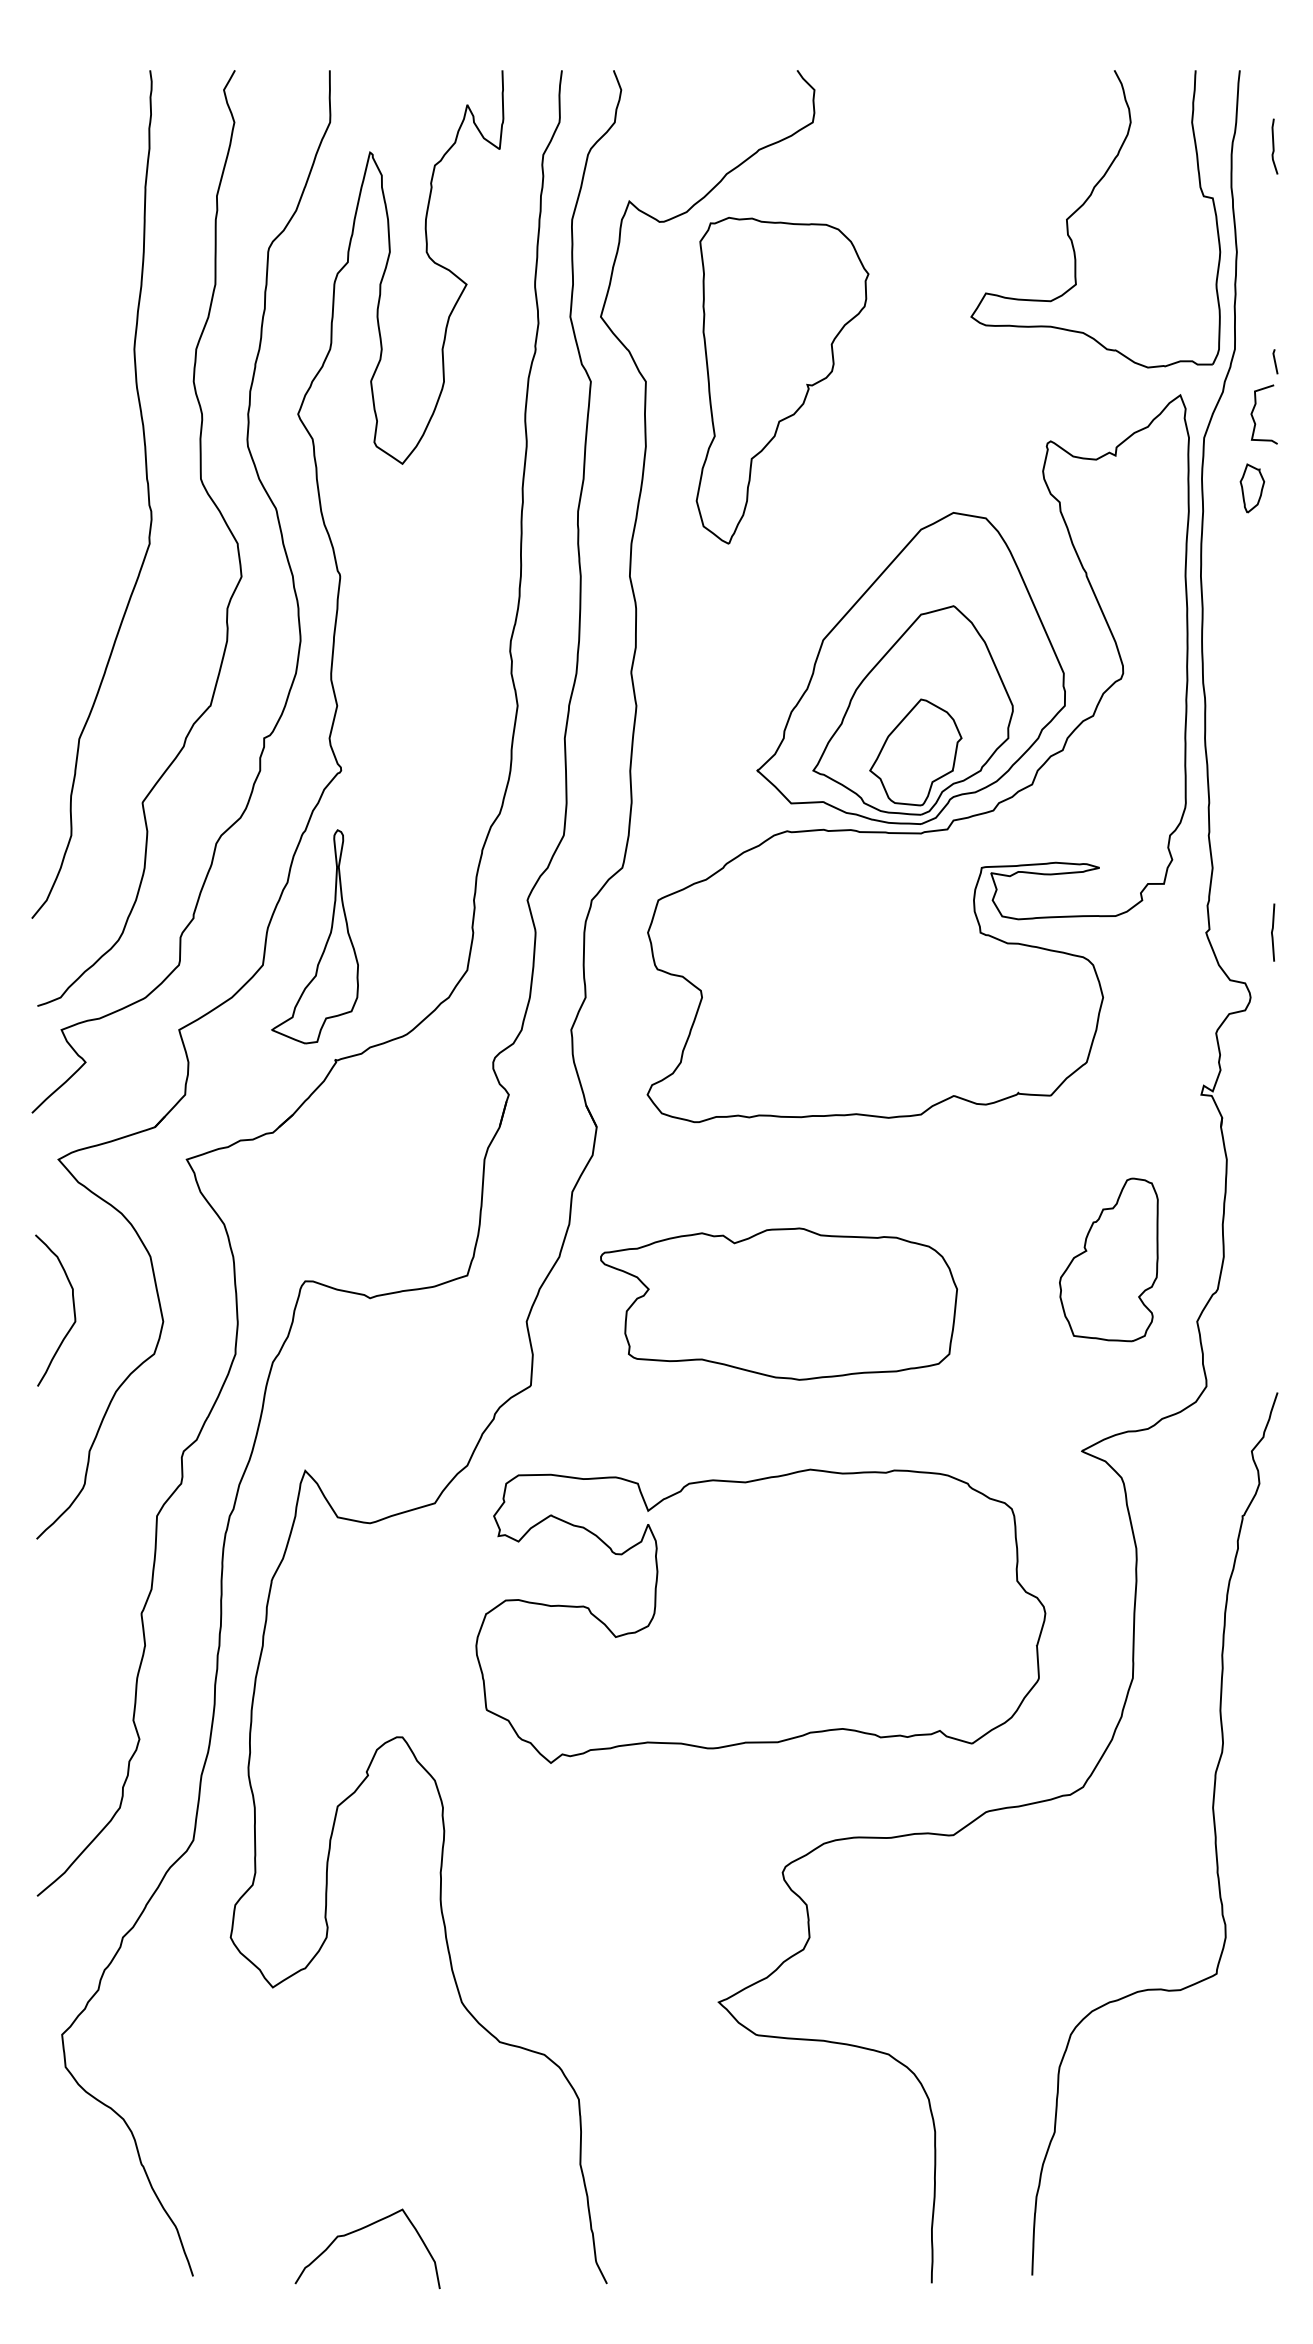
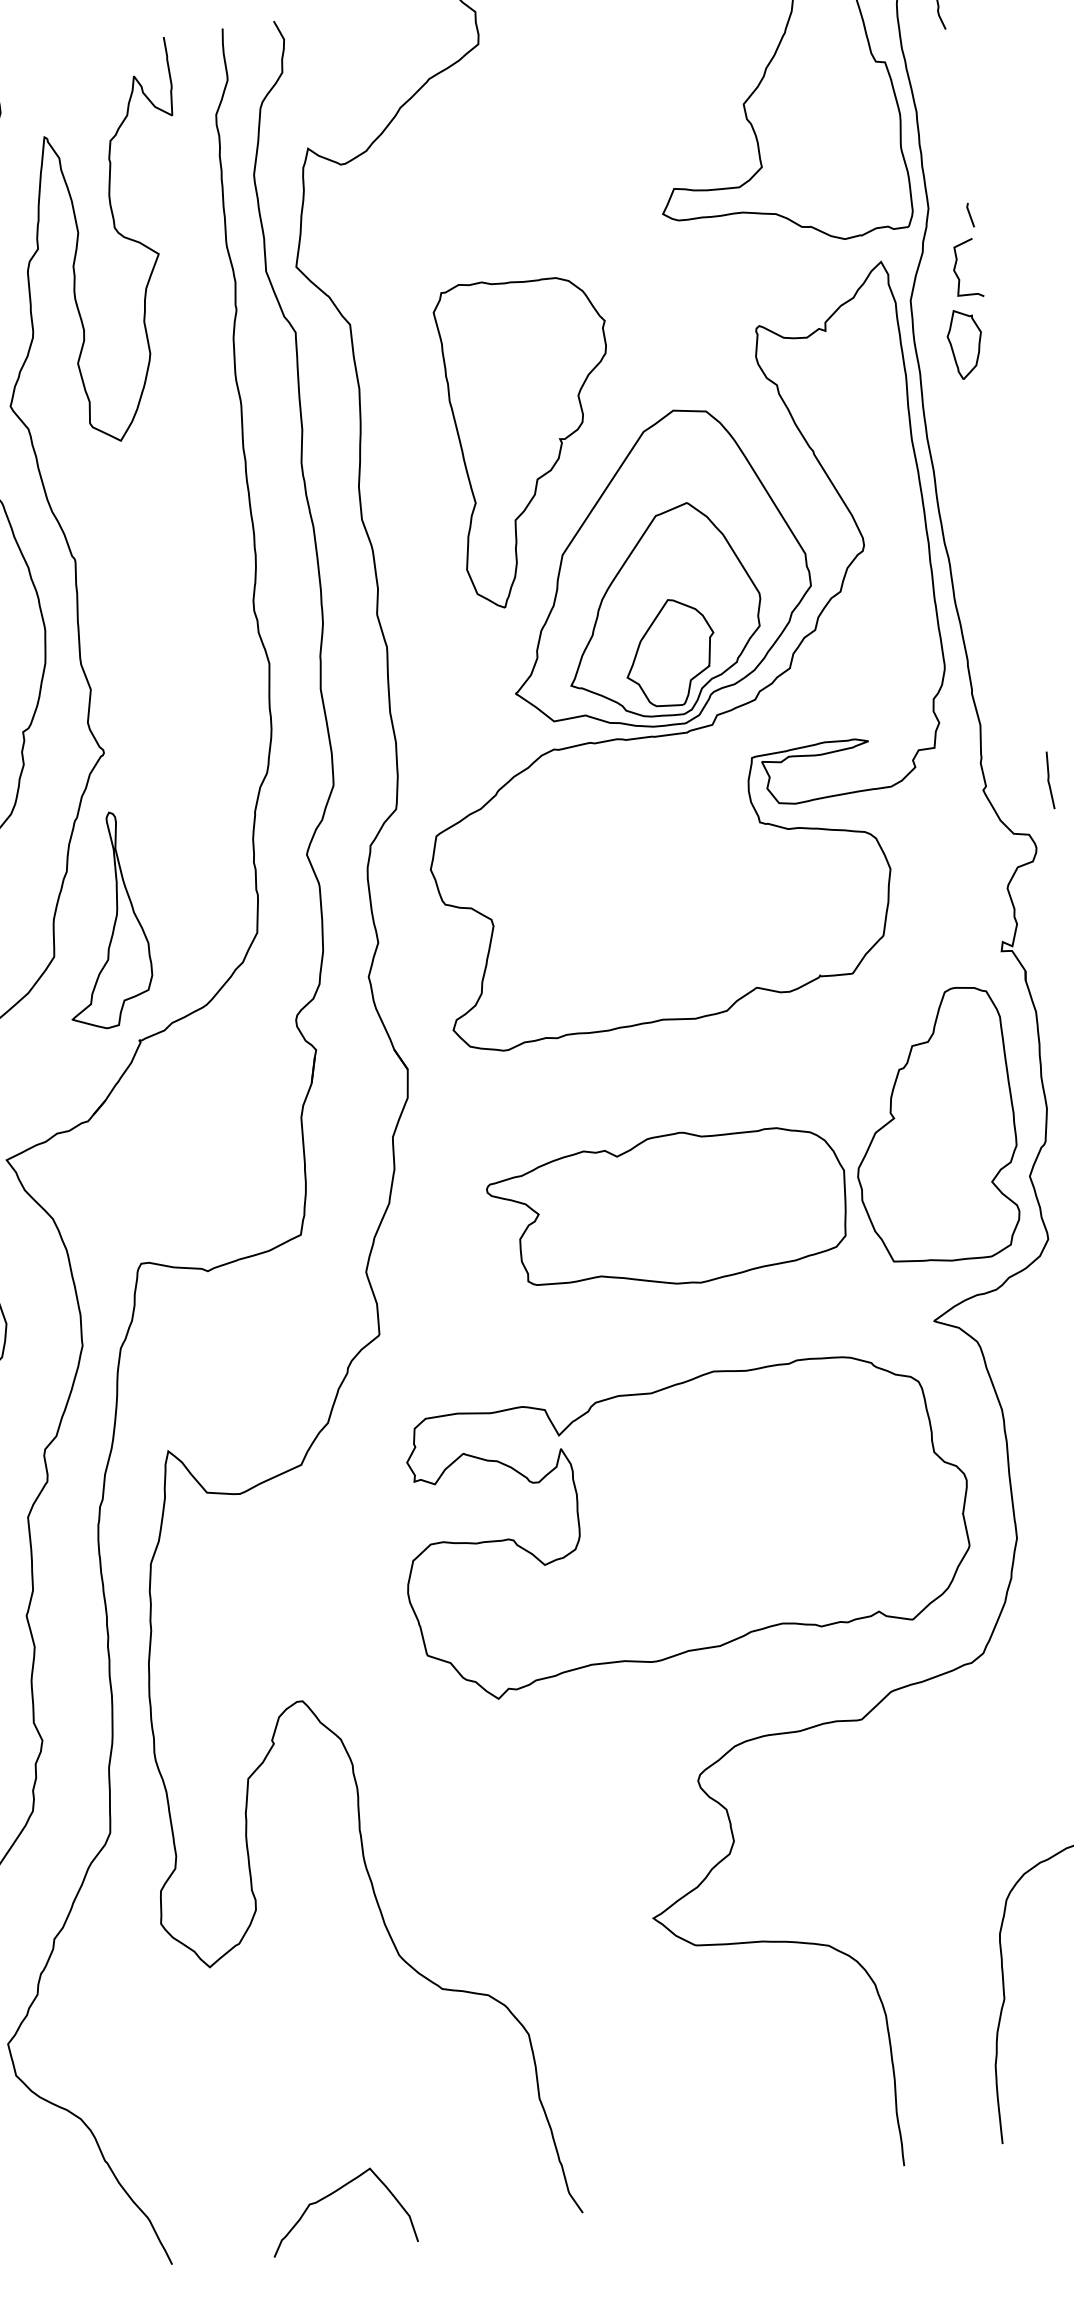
part: (782, 380) -> (534, 438), moved
part: (1252, 488) -> (965, 343), size x1.43
part: (1108, 1259) -> (933, 1127), size x1.67
part: (778, 1303) -> (669, 1210), moved
part: (760, 1615) -> (685, 1523), moved

